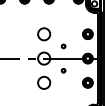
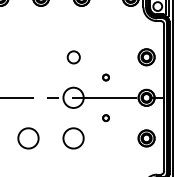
circle: (44, 34) -> (74, 57), size x0.6
circle: (17, 82) -> (29, 137), added

